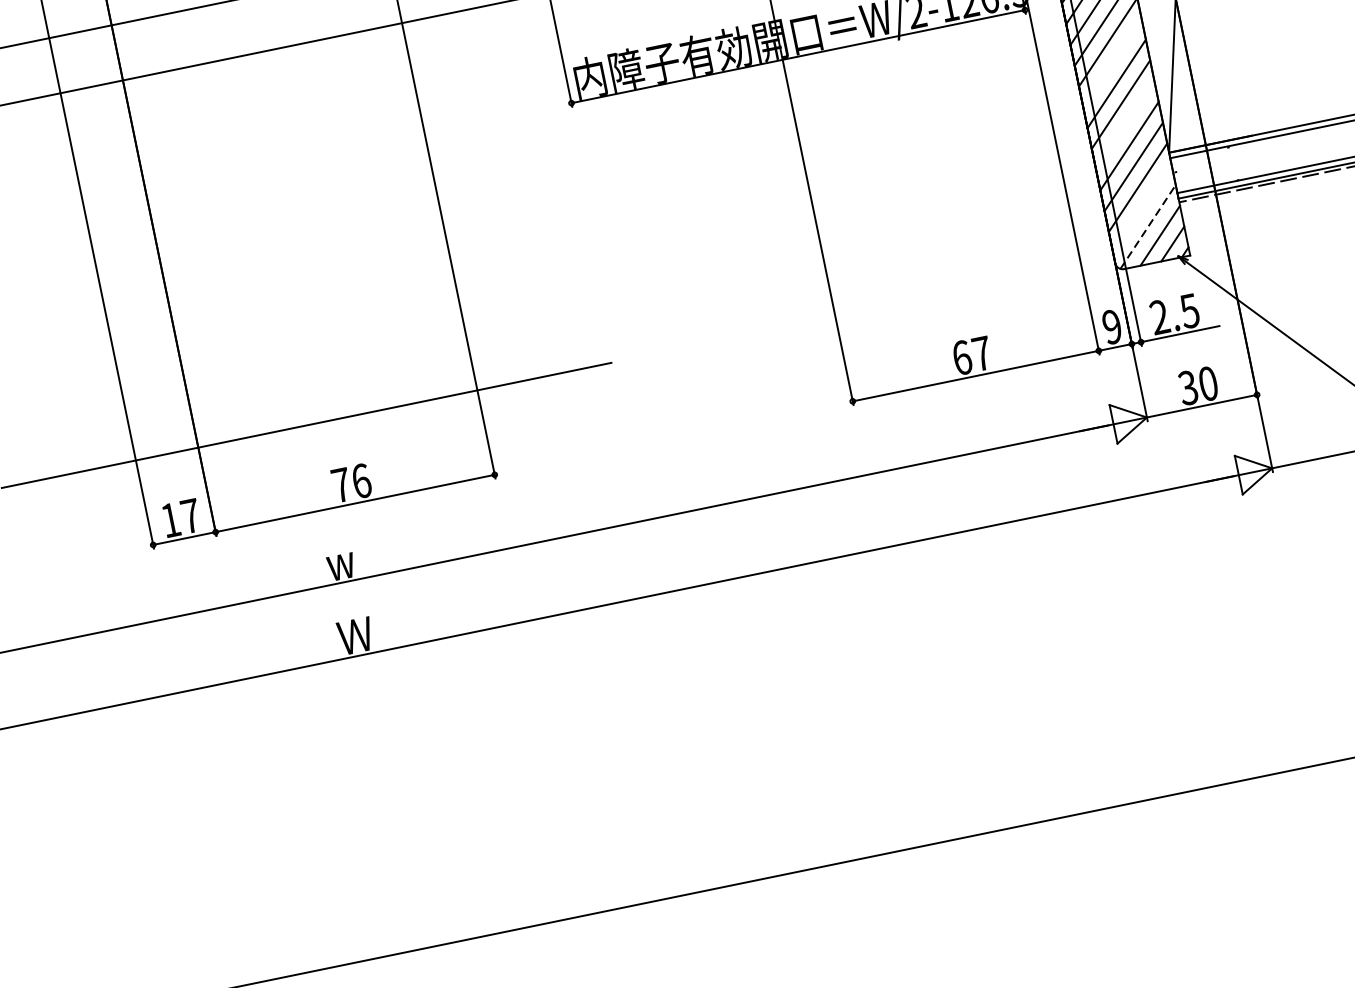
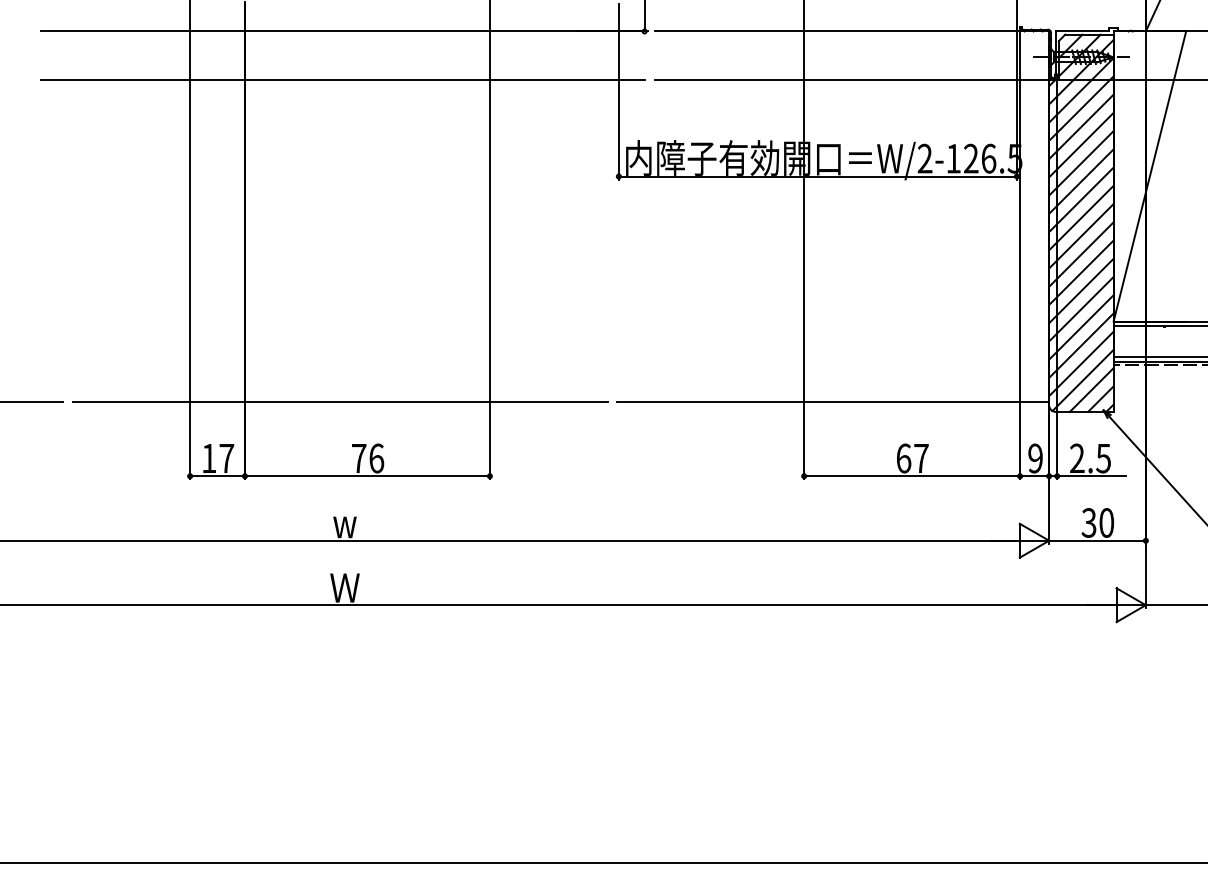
line: (1112, 63) -> (1081, 236), added
line: (1125, 124) -> (1081, 290), added
line: (1142, 208) -> (1081, 363), added
line: (1148, 226) -> (1083, 380), dashed -> solid
line: (868, 310) -> (833, 402), added

